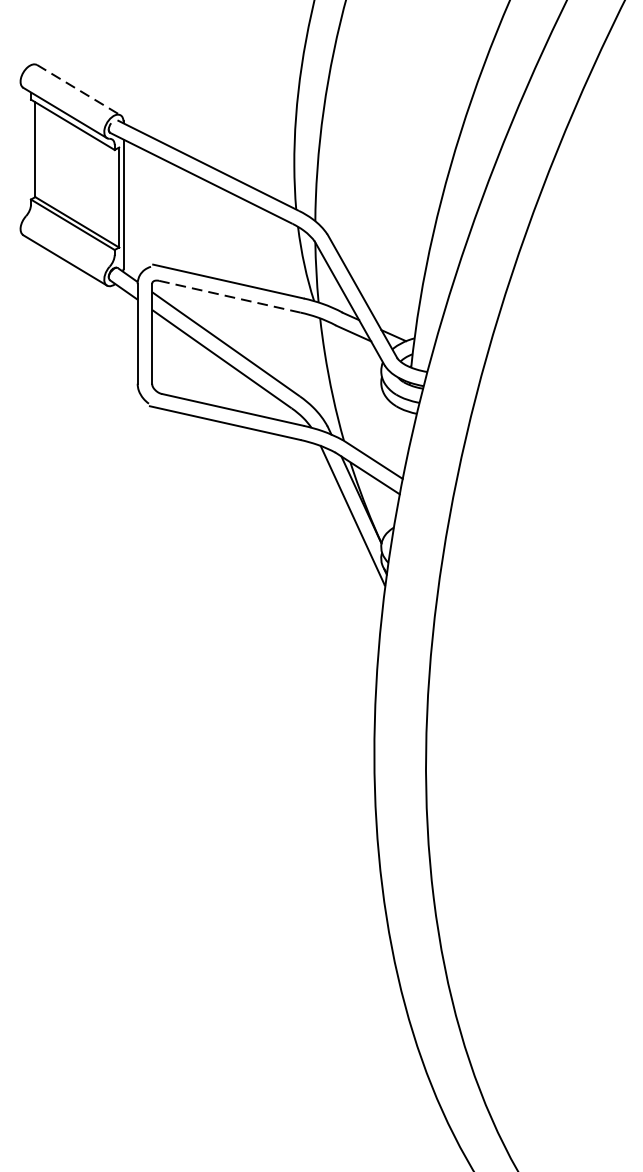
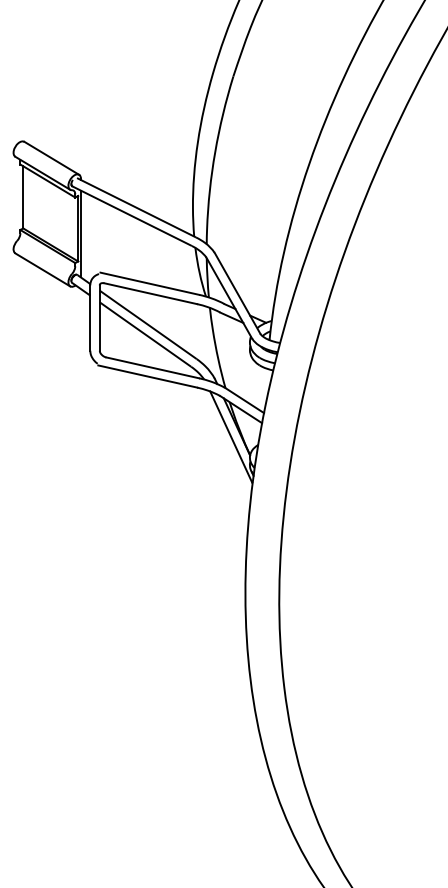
line: (79, 90) -> (52, 158), dashed -> solid
line: (229, 296) -> (150, 293), dashed -> solid

